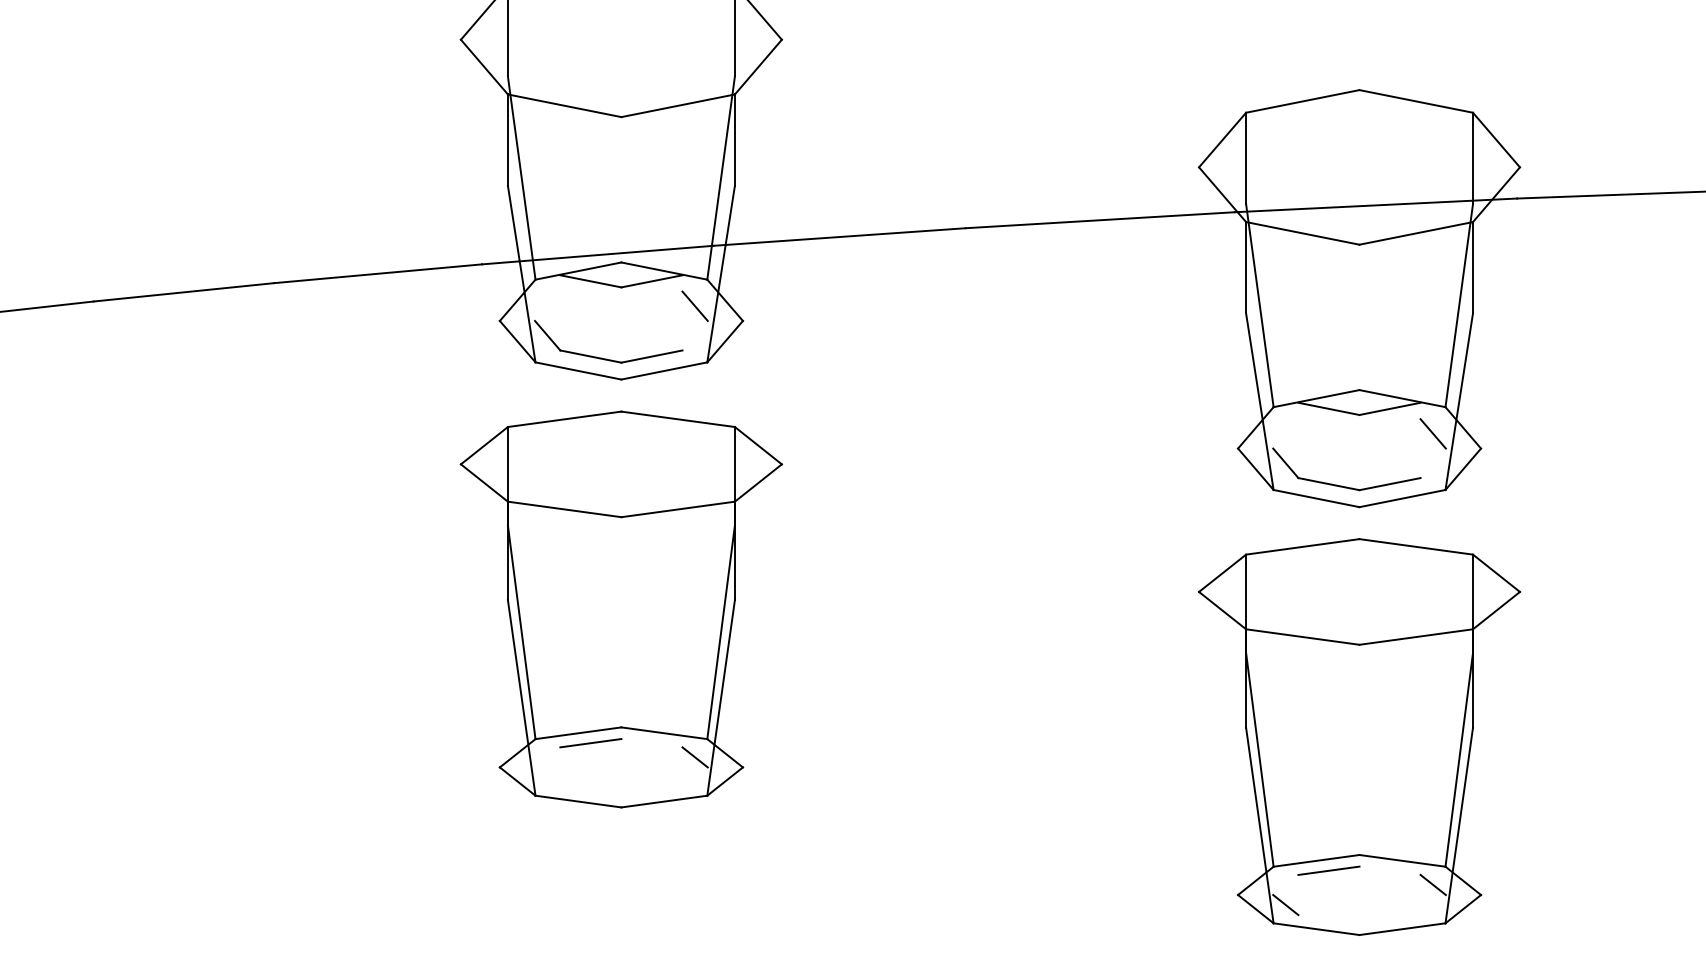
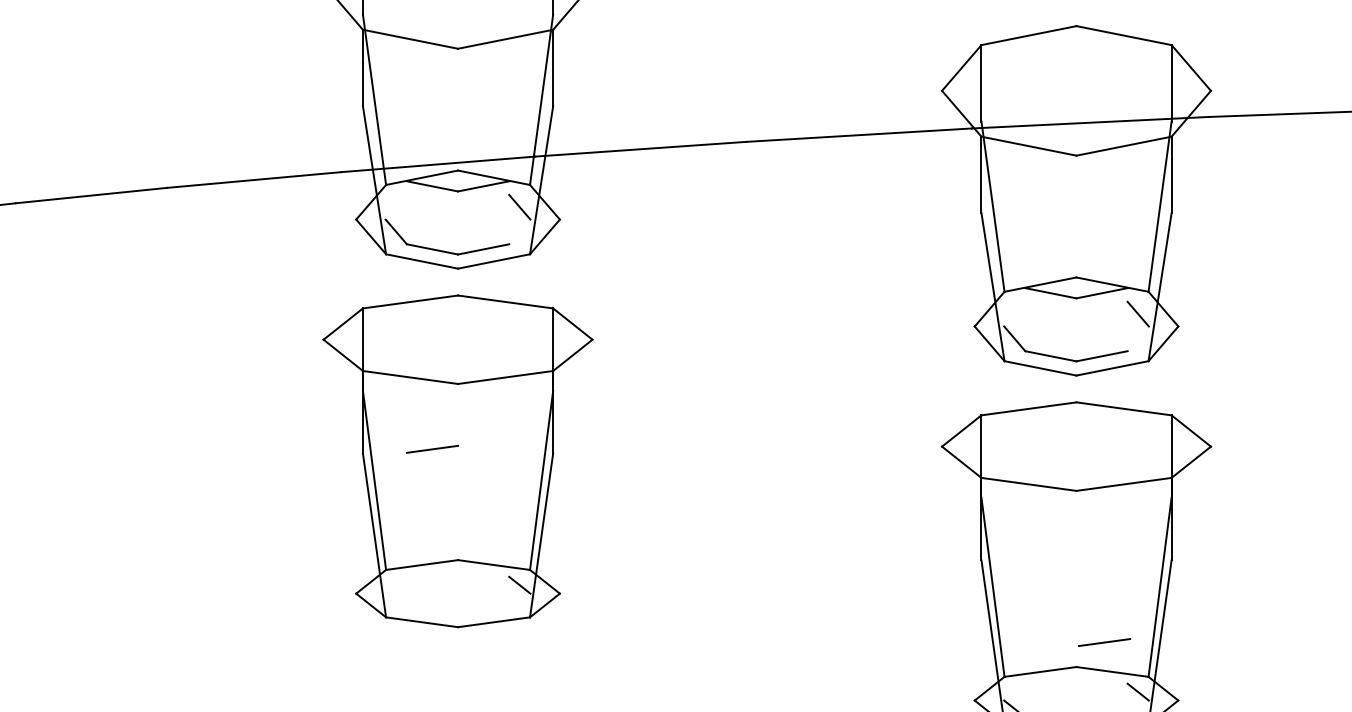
line: (590, 743) -> (432, 449), moved
line: (1328, 870) -> (1104, 642), moved

